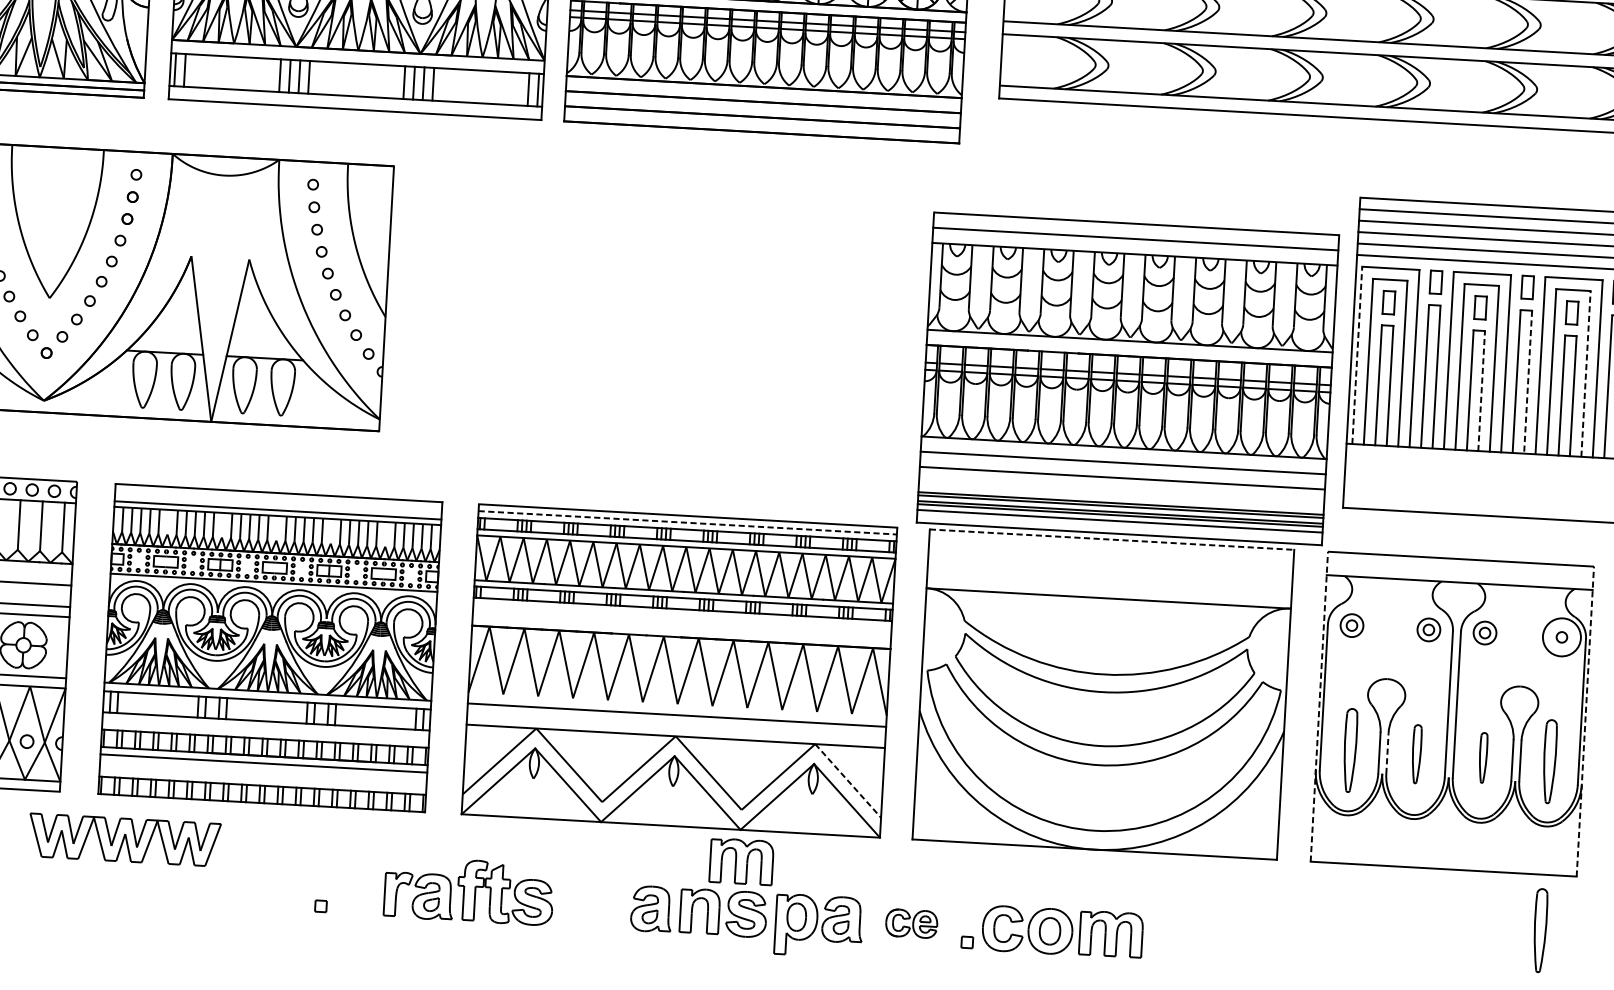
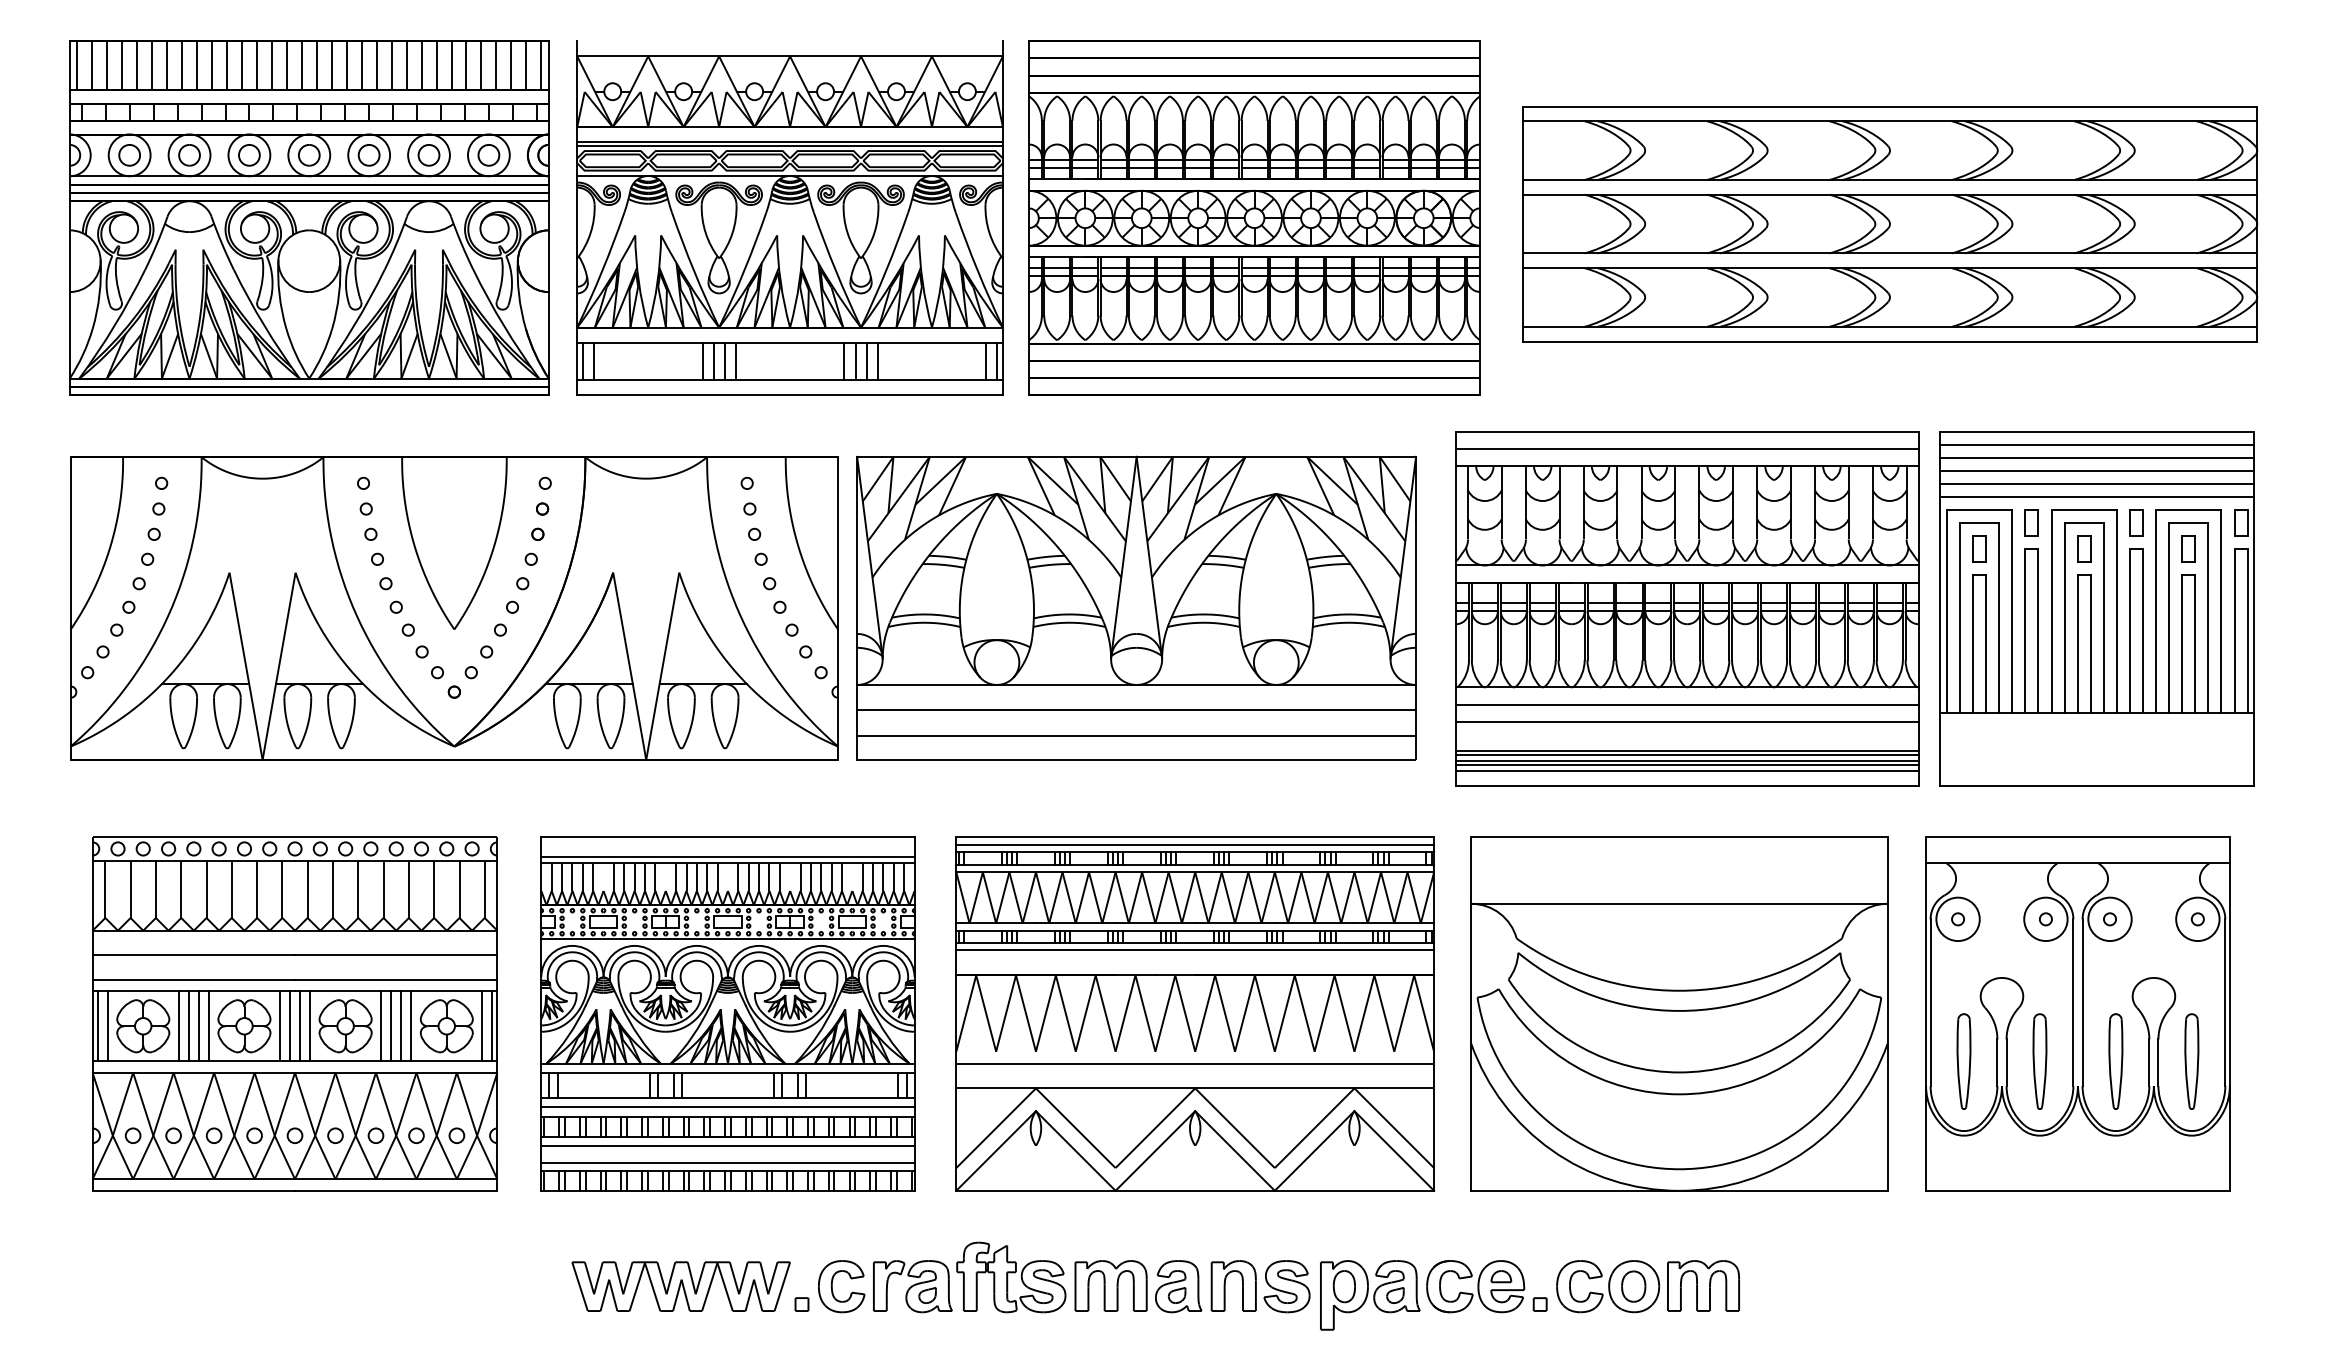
part: (647, 312) -> (1136, 607), added
line: (1356, 354) -> (1946, 610), dashed -> solid
line: (1586, 373) -> (2208, 617), dashed -> solid
part: (1128, 378) -> (1687, 608), moved
line: (1528, 381) -> (2143, 630), dashed -> solid
line: (1481, 390) -> (2090, 643), dashed -> solid
line: (688, 522) -> (1195, 844), dashed -> solid
line: (1112, 539) -> (1679, 836), dashed -> solid
line: (682, 615) -> (1195, 950), added
circle: (1351, 625) -> (1957, 919), size x1.67
circle: (1428, 630) -> (2045, 919), size x1.67
circle: (1484, 633) -> (2109, 919), size x1.67
line: (54, 647) -> (482, 1026), added
line: (63, 647) -> (492, 1026), added
line: (1319, 706) -> (1926, 1013), dashed -> solid
line: (1585, 721) -> (2229, 1013), dashed -> solid
line: (265, 730) -> (727, 1107), added
line: (1387, 753) -> (2006, 1062), dashed -> solid
part: (1416, 754) -> (2039, 1061), size x1.43
part: (1482, 757) -> (2115, 1061), size x1.67
line: (262, 778) -> (727, 1162), added
line: (848, 781) -> (1394, 1128), dashed -> solid
part: (123, 839) -> (680, 1286), moved
part: (741, 861) -> (1110, 1285), moved
part: (348, 892) -> (832, 1286), added
part: (911, 923) -> (1475, 1286), size x1.67
part: (1539, 930) -> (2191, 1254), removed

